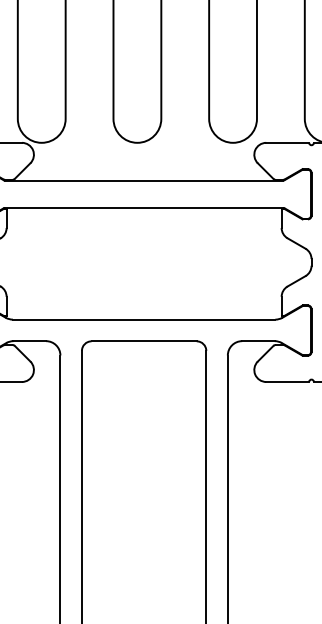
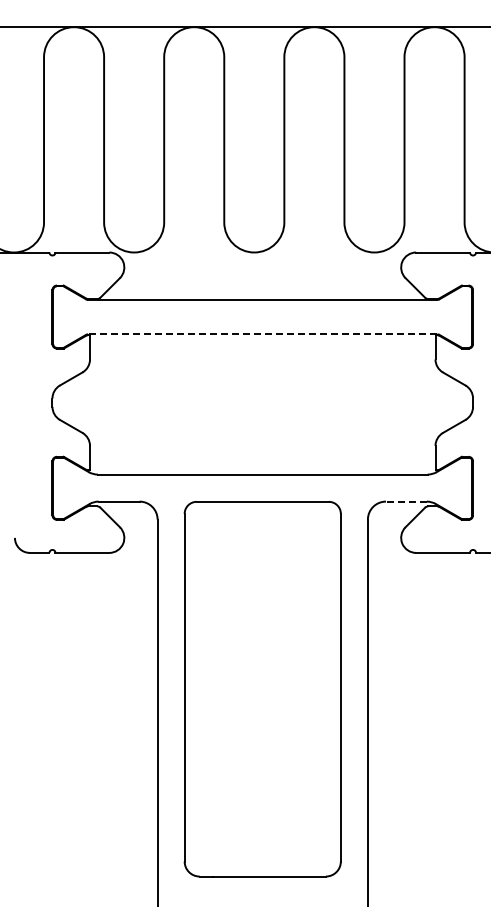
line: (143, 208) -> (262, 334), solid -> dashed
line: (257, 341) -> (405, 501), solid -> dashed

